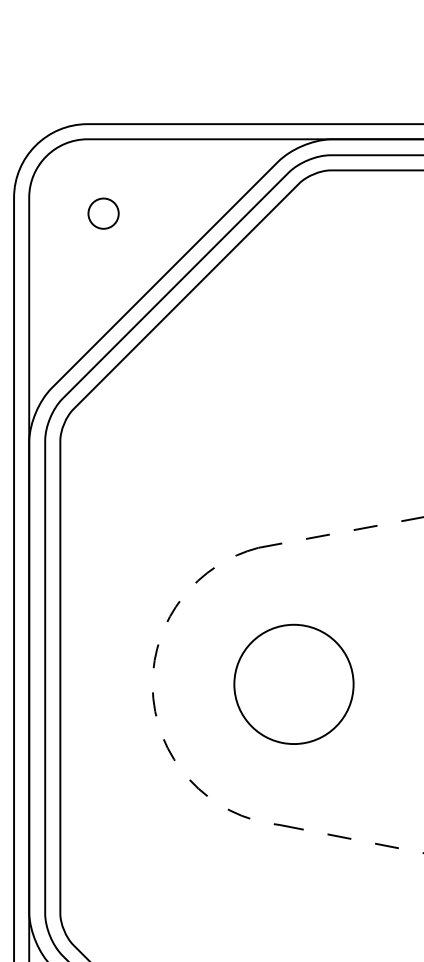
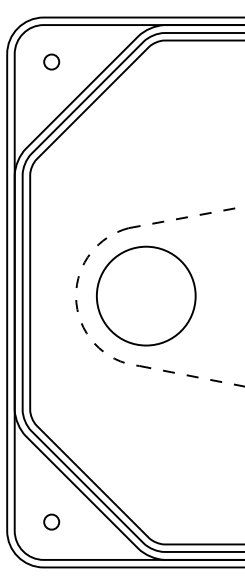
part: (294, 683) -> (146, 295), size x1.67

